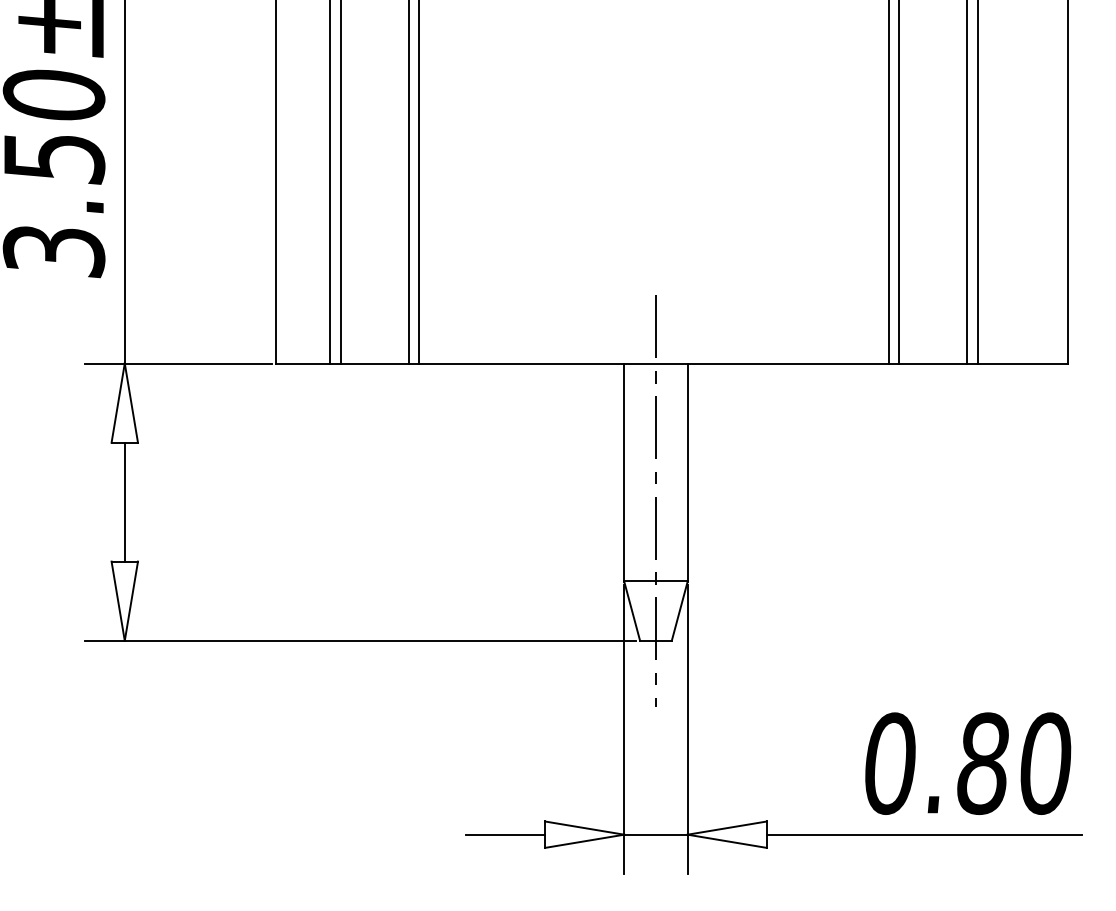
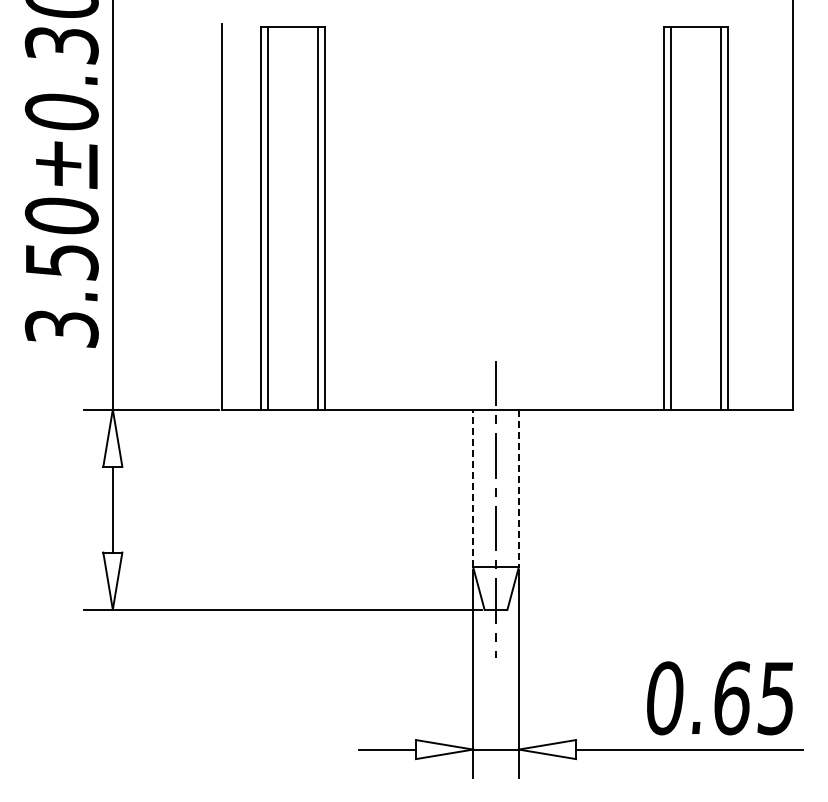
line: (624, 472) -> (473, 488), solid -> dashed
line: (687, 472) -> (518, 488), solid -> dashed
text: (1014, 763) -> (754, 698), 0.80 -> 0.65

